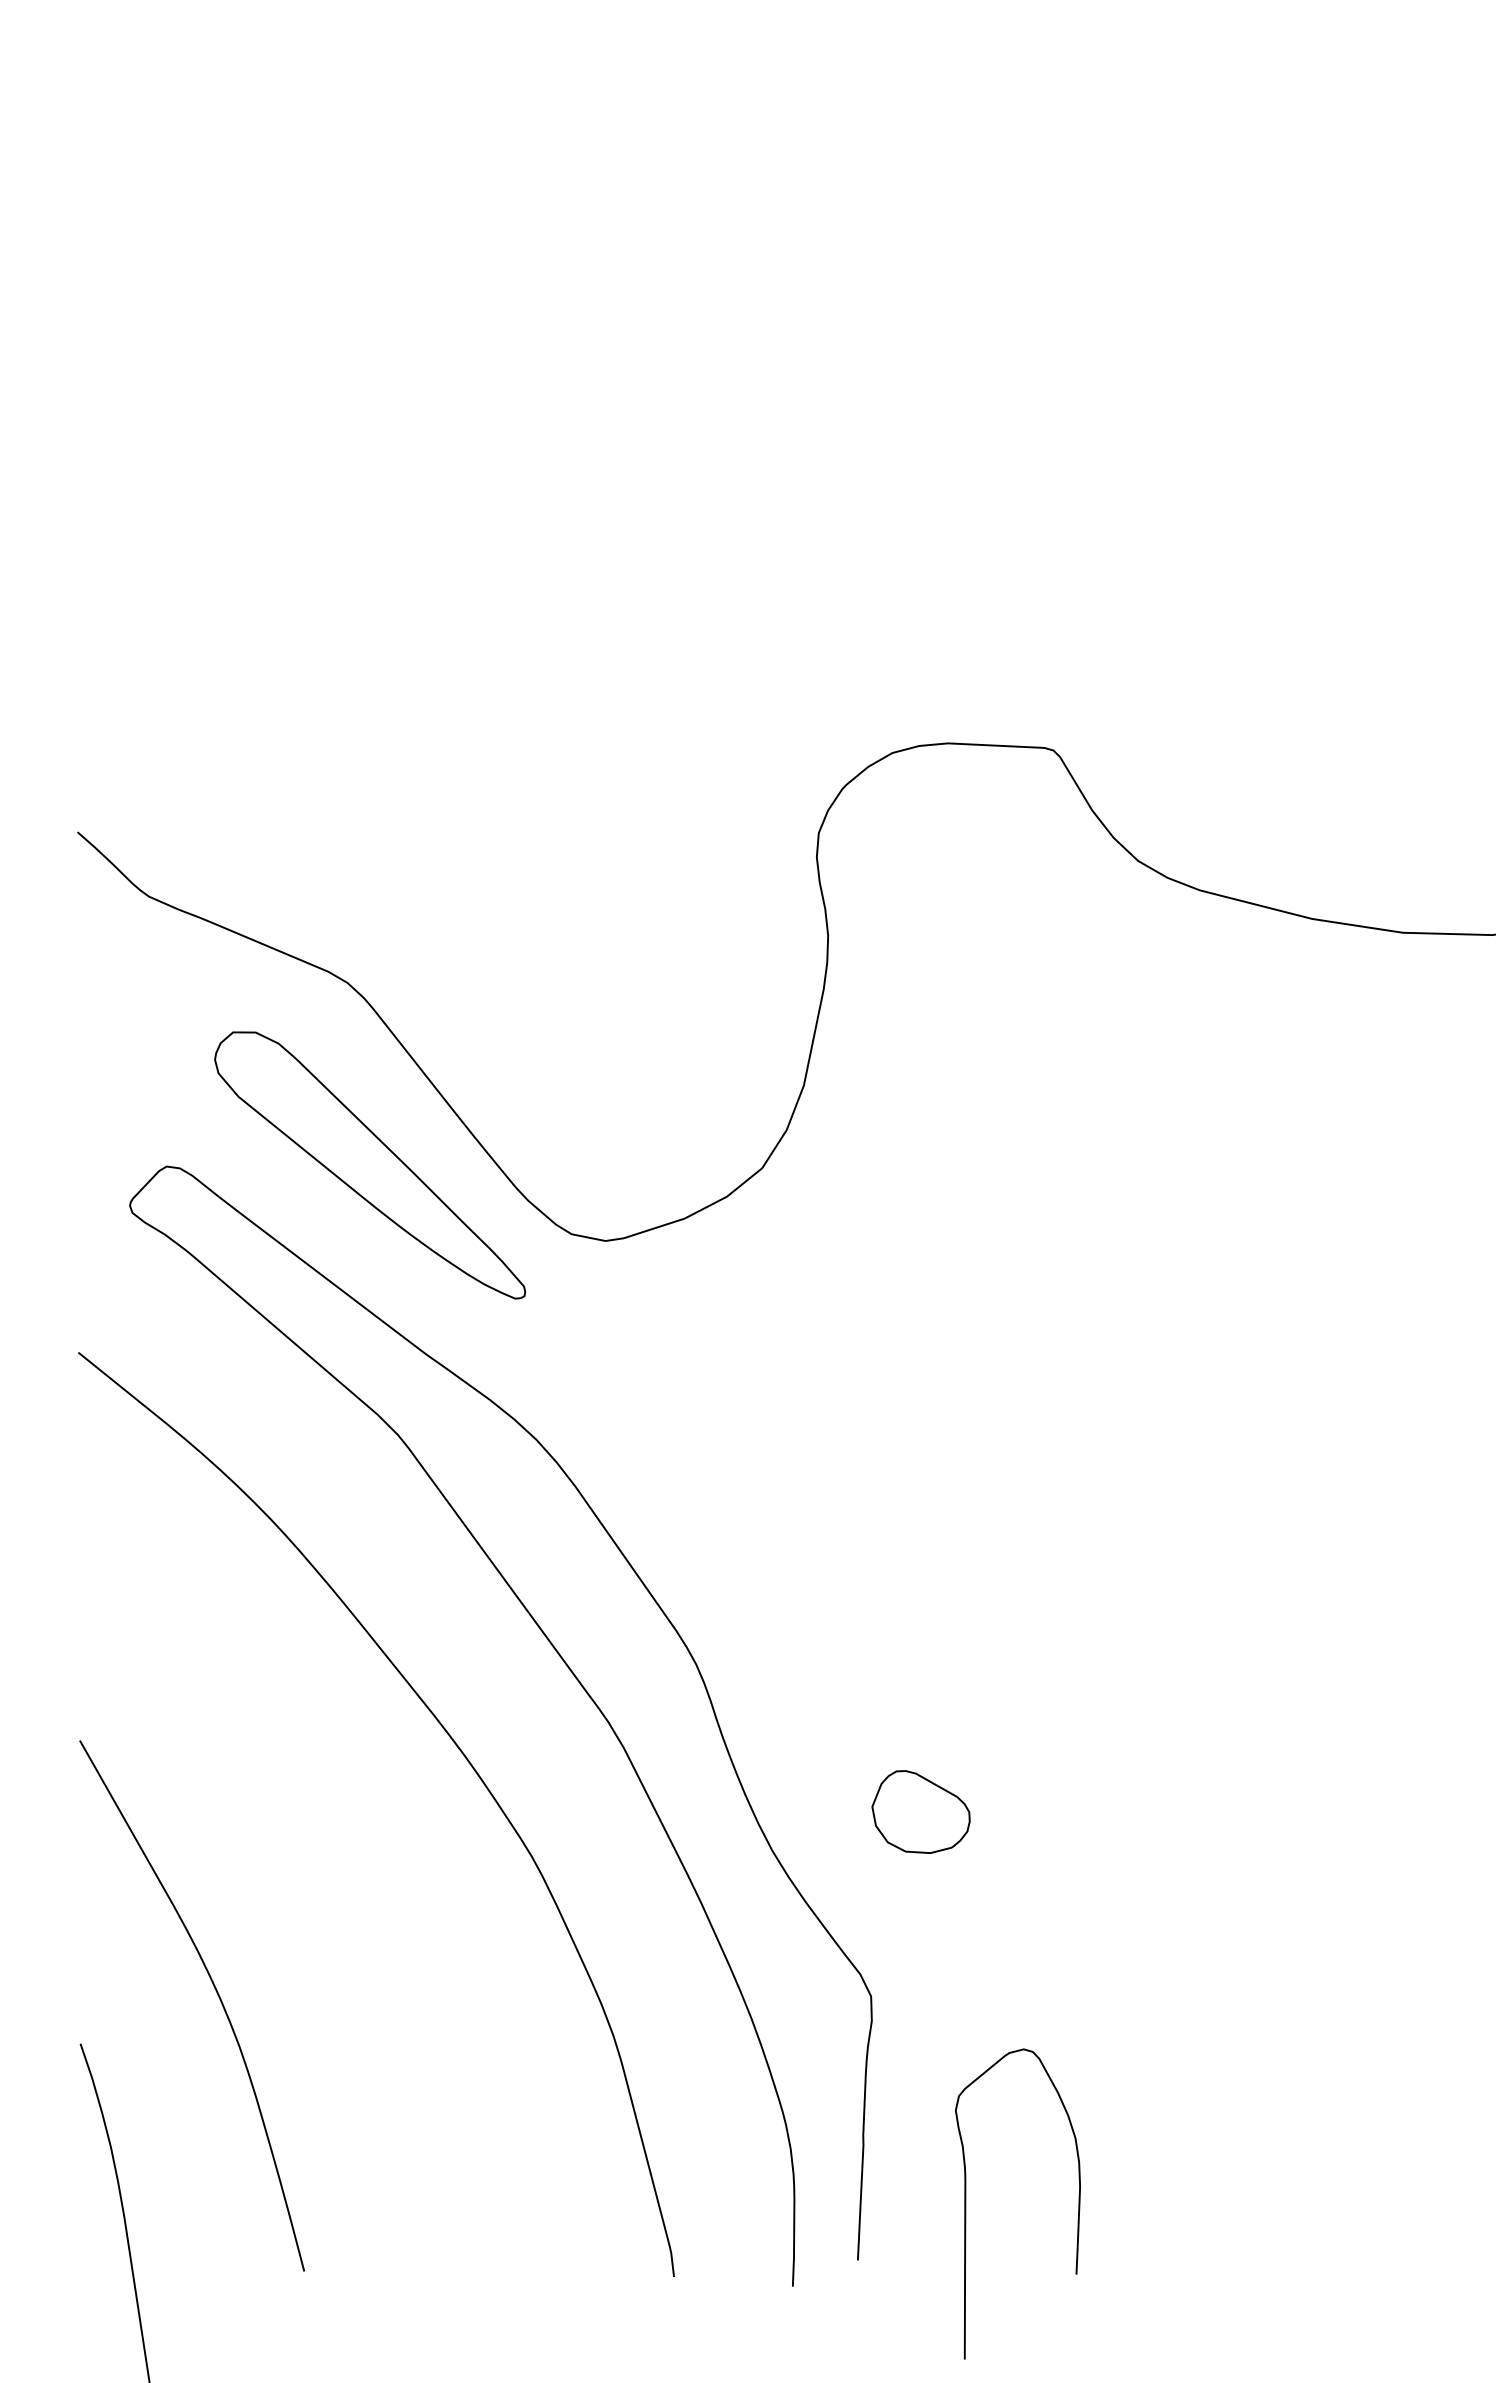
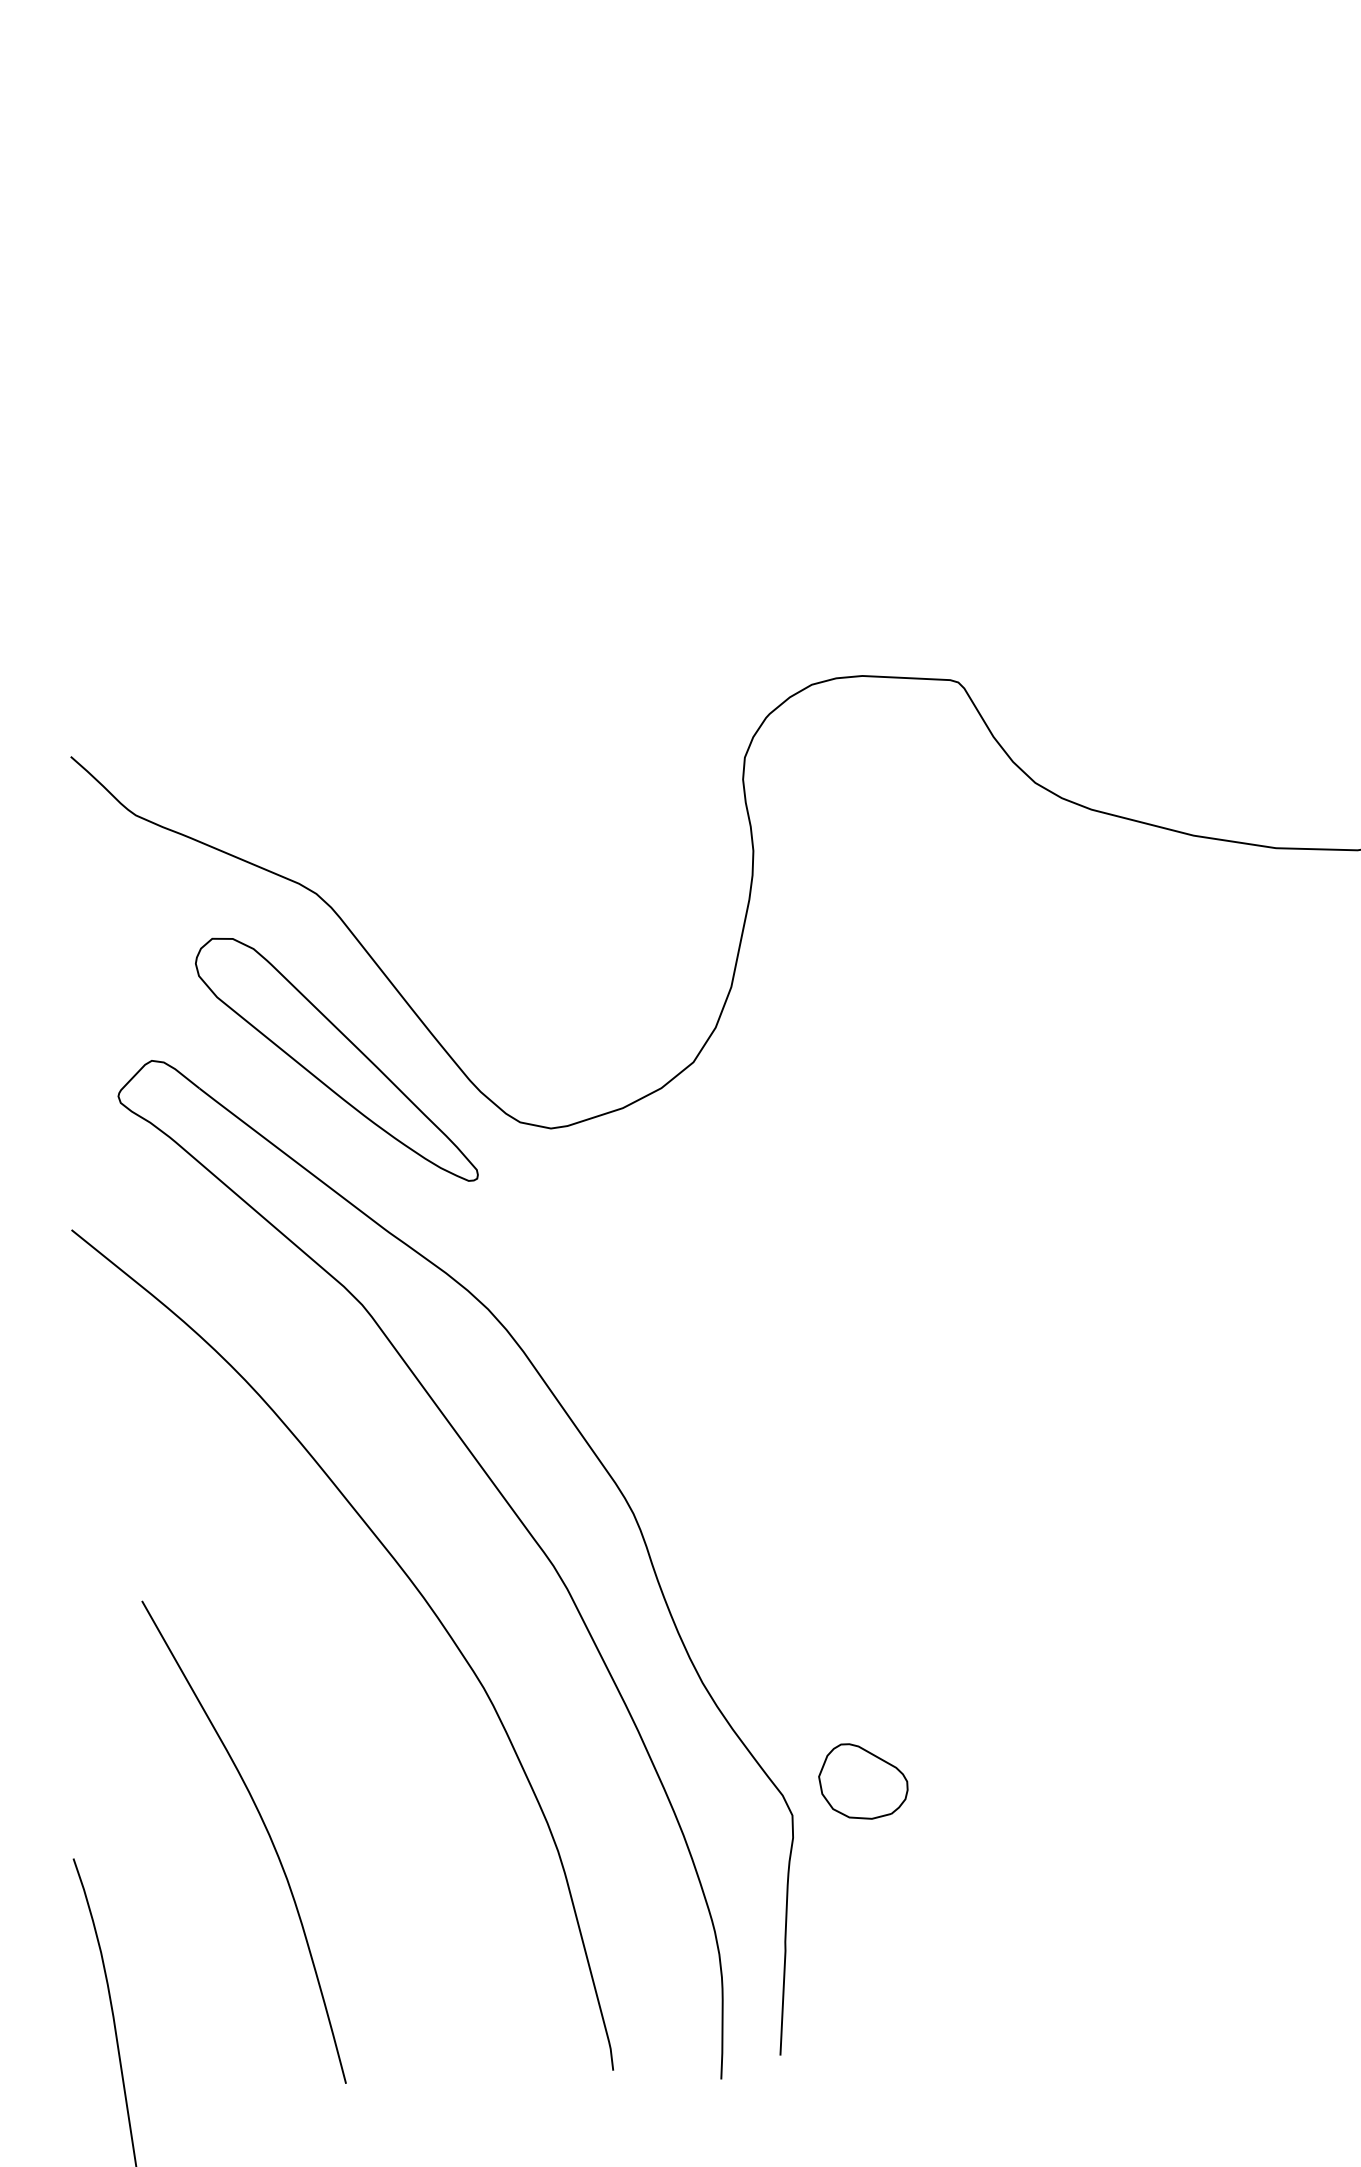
part: (920, 1811) -> (862, 1781), moved
curve: (216, 1993) -> (266, 1831), moved
curve: (966, 2203) -> (879, 2003), removed

